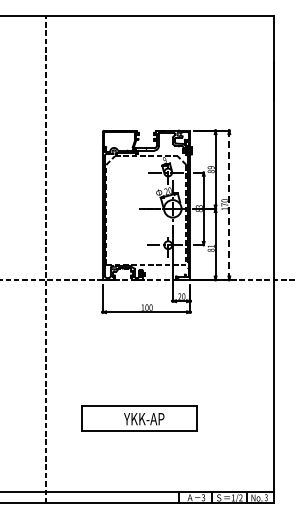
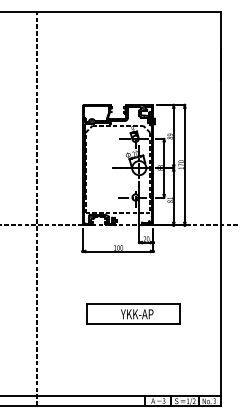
line: (229, 204) -> (184, 164), dashed -> solid
part: (139, 418) -> (133, 313), moved

